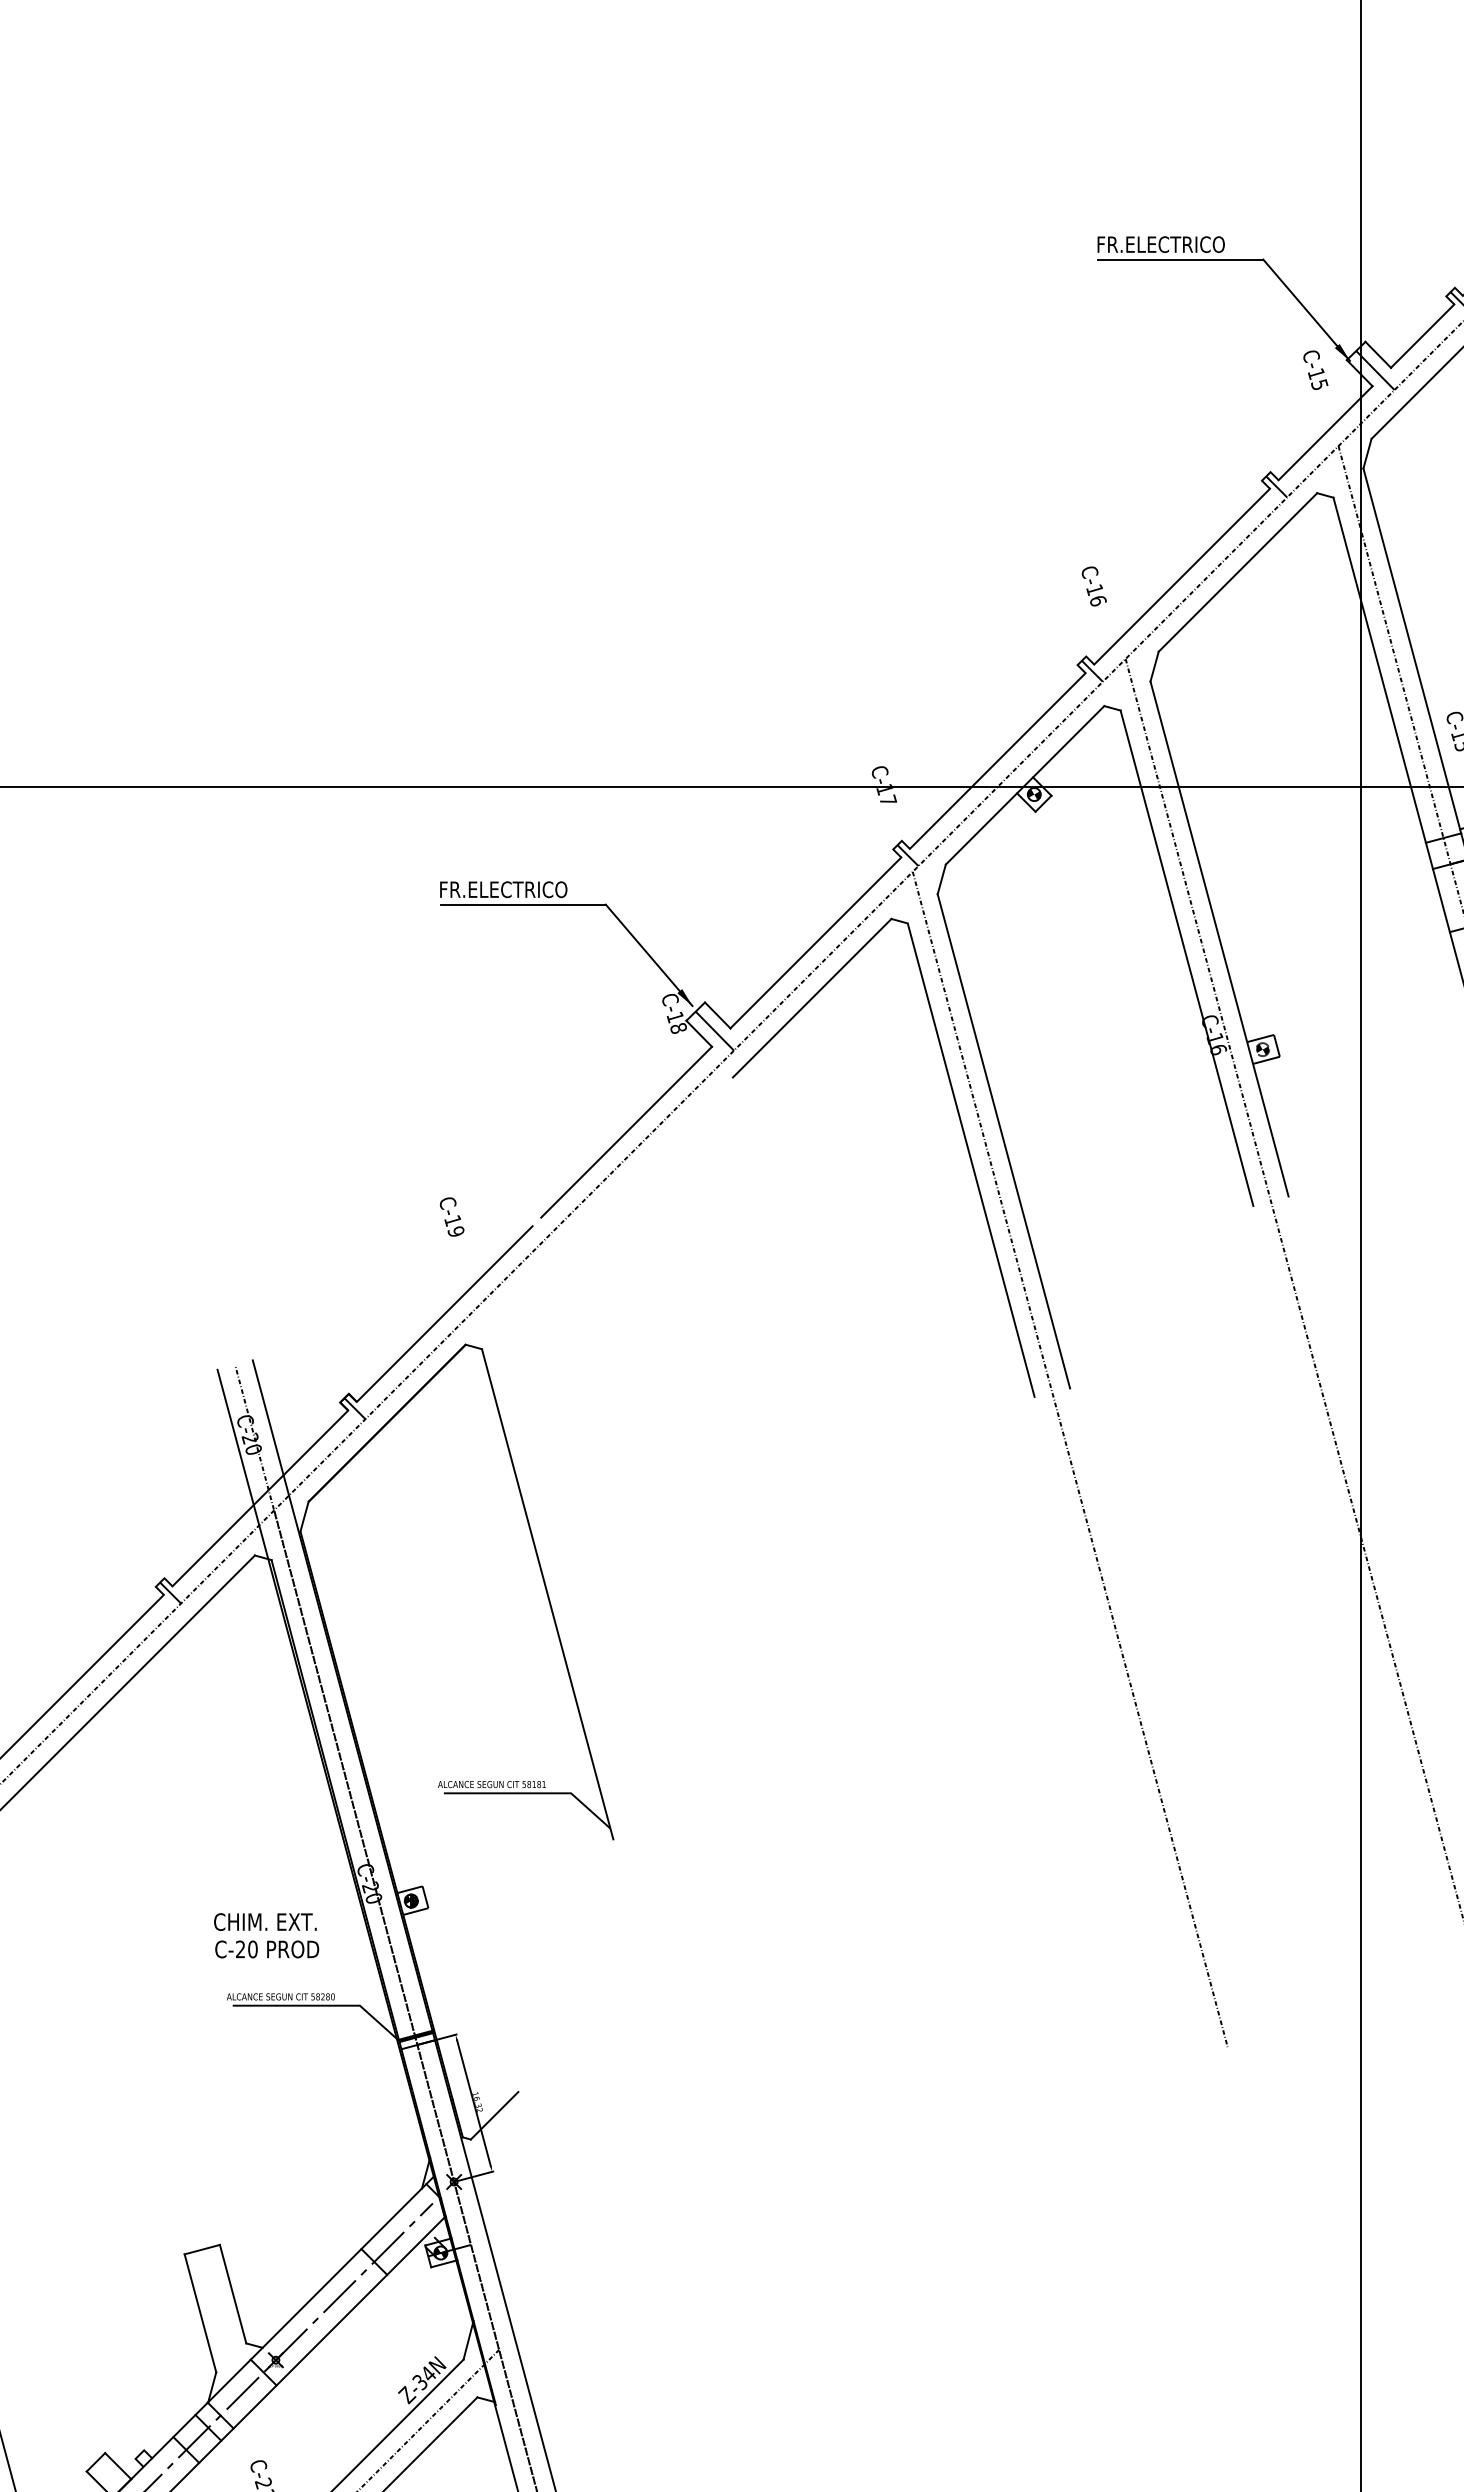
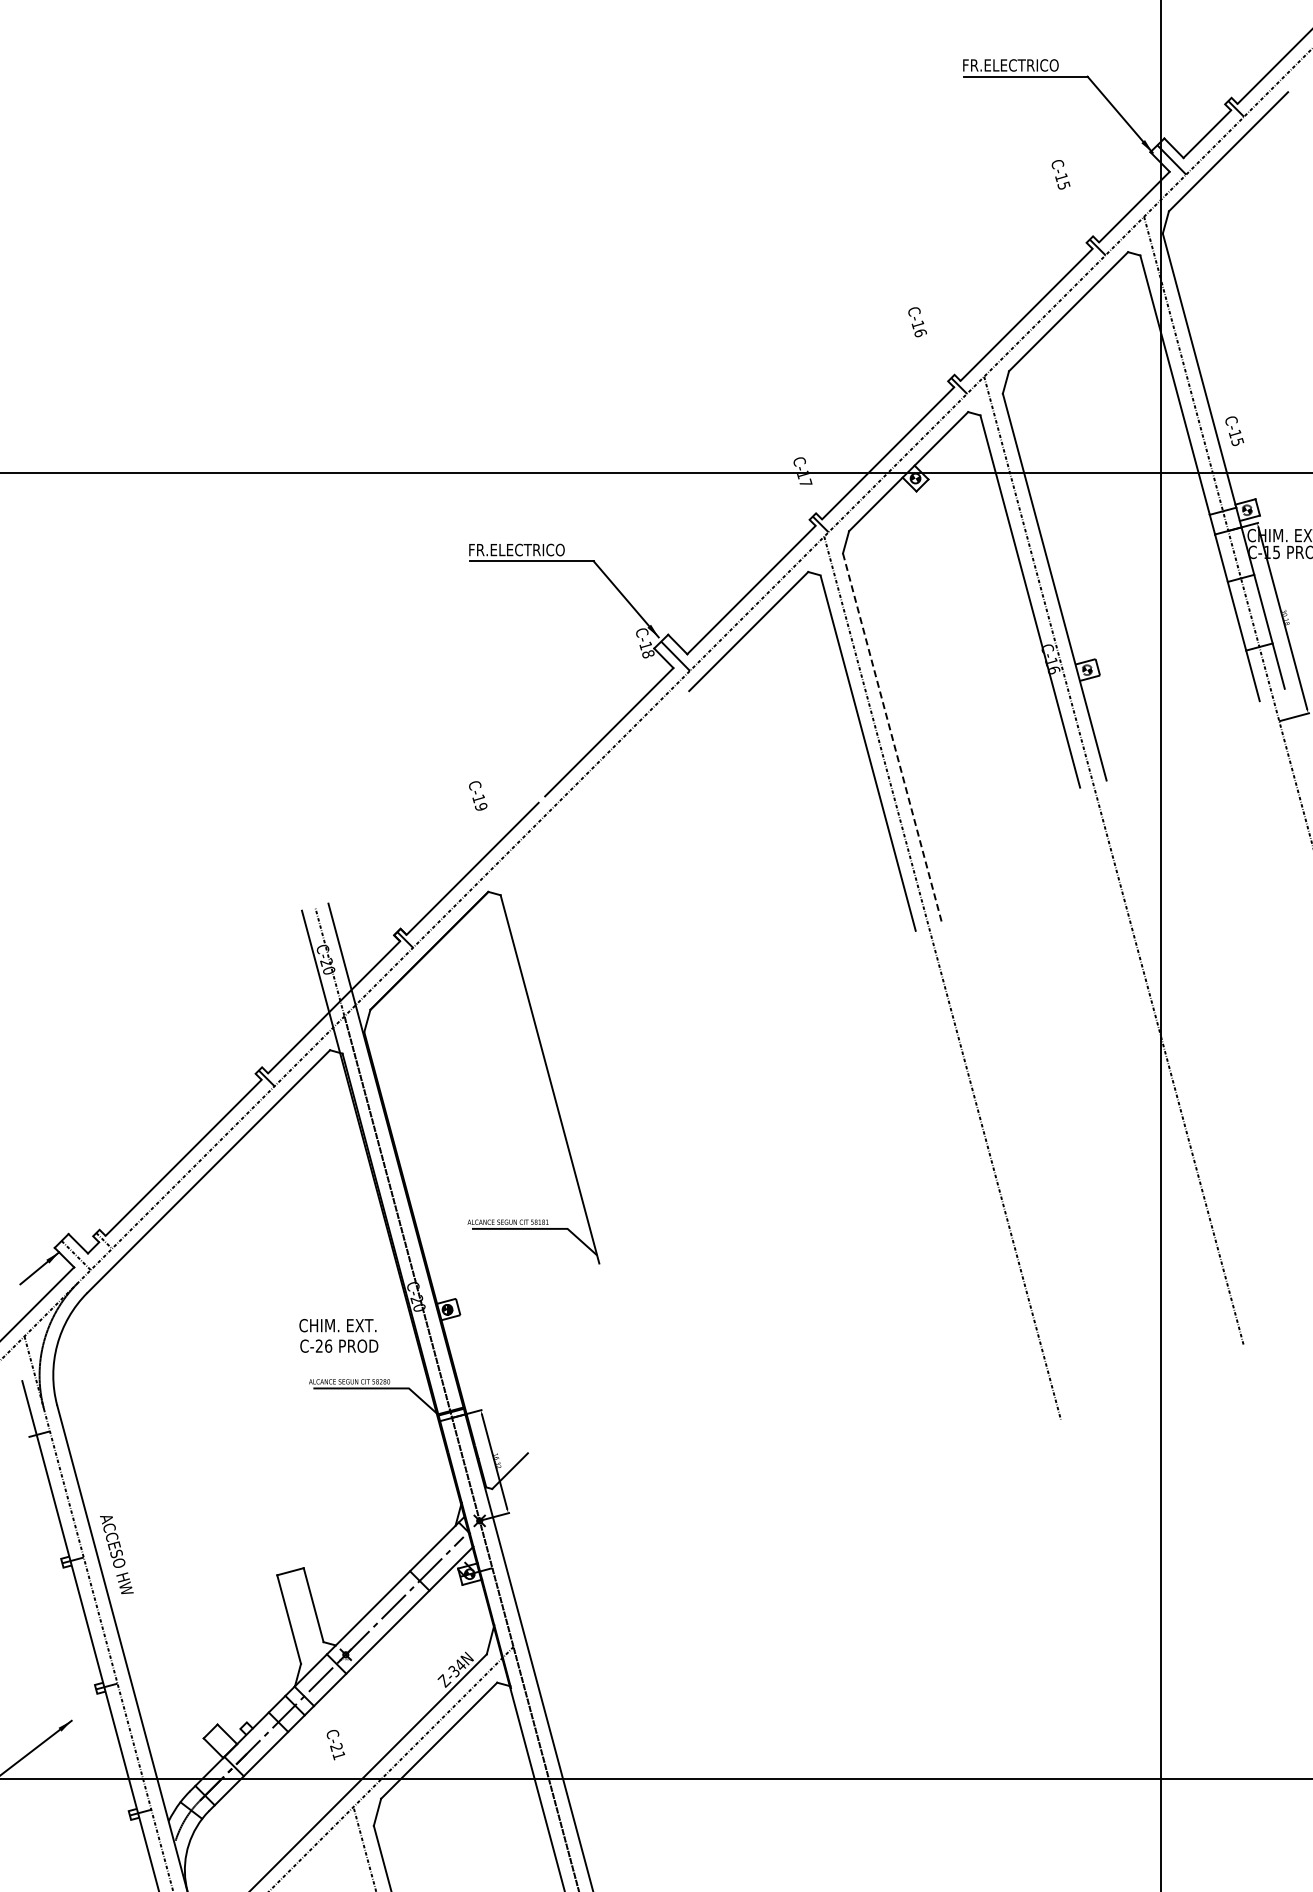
text: (1315, 369) -> (1060, 174), moved
text: (1094, 586) -> (917, 322), moved
line: (1003, 1141) -> (892, 739), solid -> dashed
text: (252, 1948) -> (328, 1345), C-20 -> C-26

